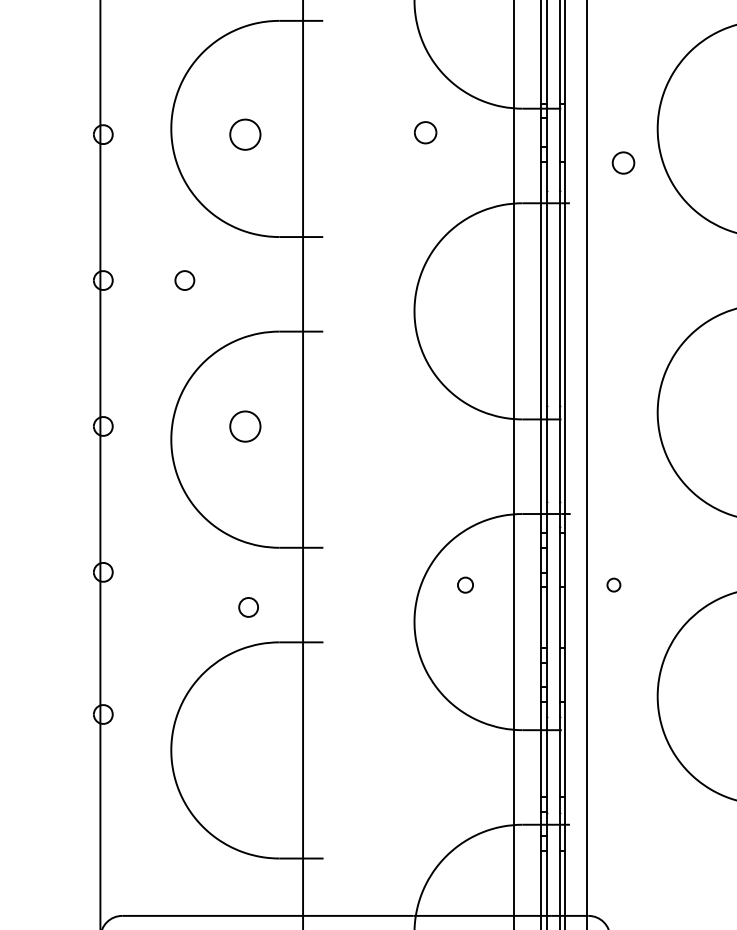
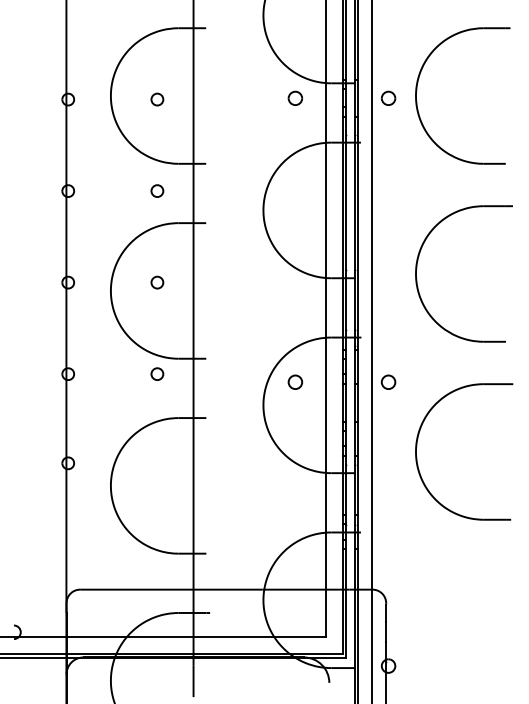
part: (425, 131) -> (295, 97), moved
circle: (245, 134) -> (157, 99), size x0.62
part: (623, 161) -> (388, 97), moved
circle: (185, 279) -> (157, 190), moved
circle: (245, 426) -> (157, 282), size x0.62
circle: (465, 584) -> (295, 381), size x1.43
circle: (613, 584) -> (388, 381), size x1.67
circle: (248, 606) -> (157, 373), moved

